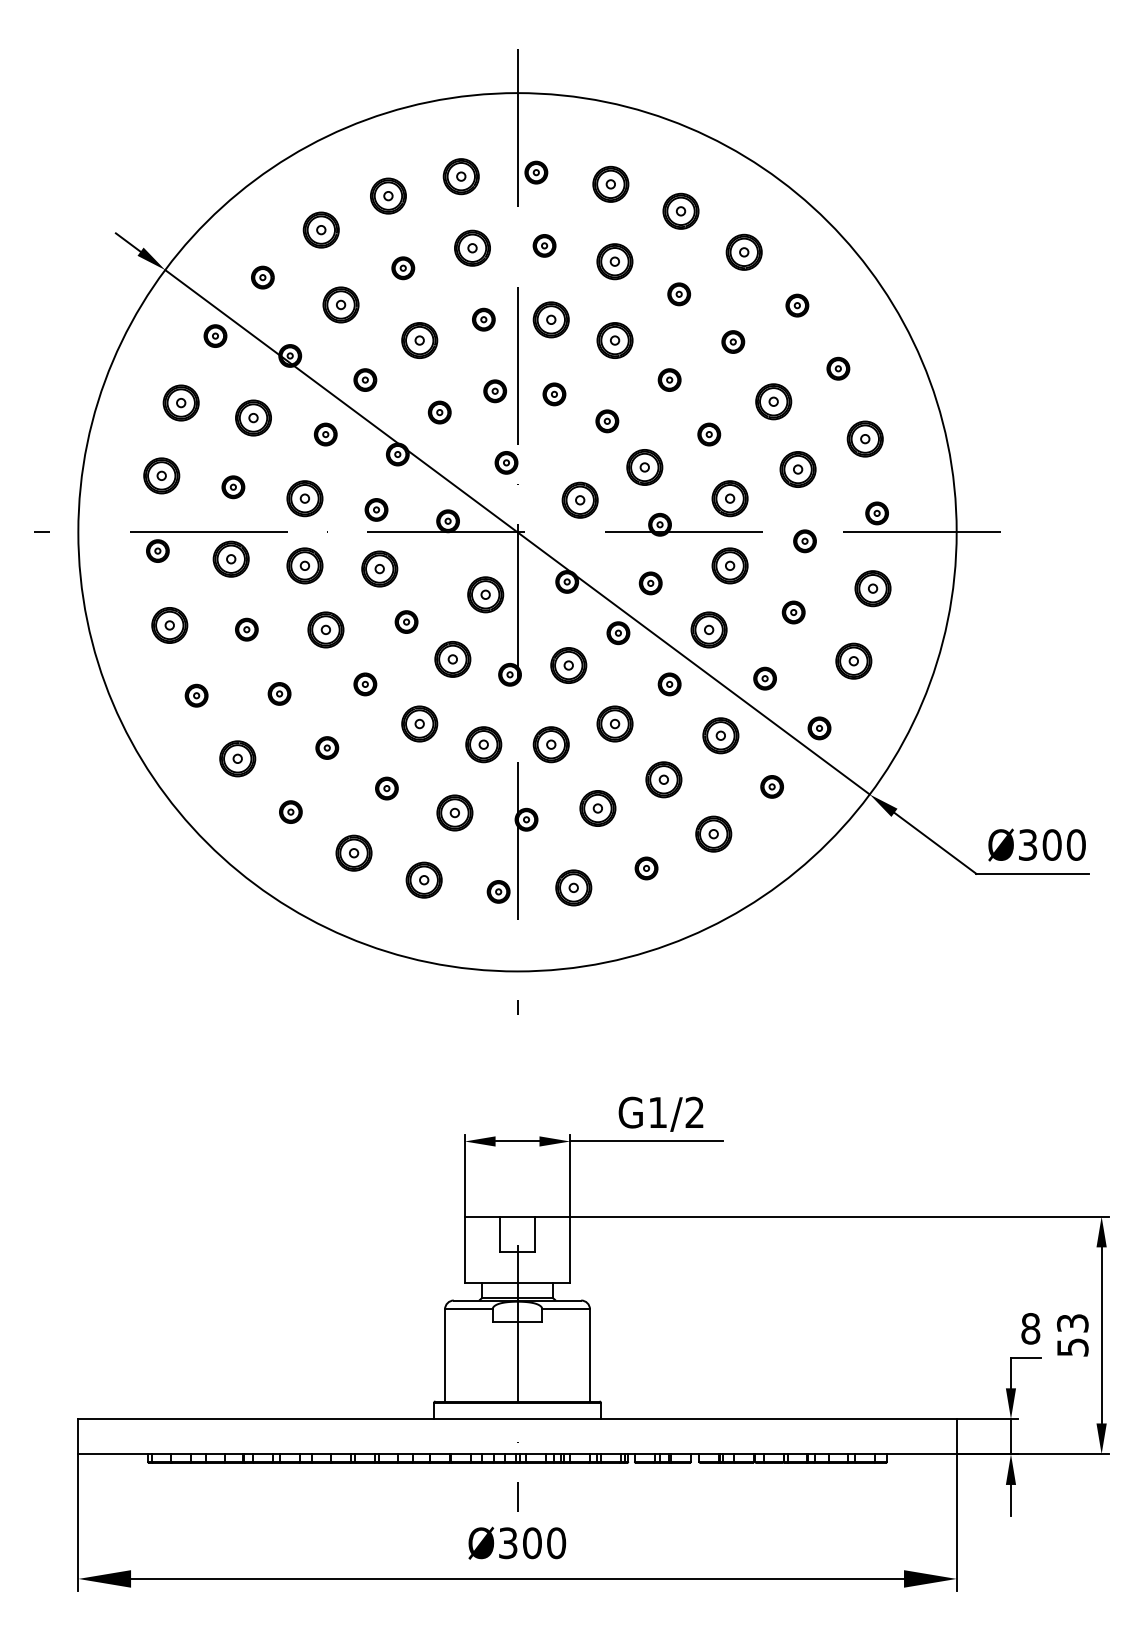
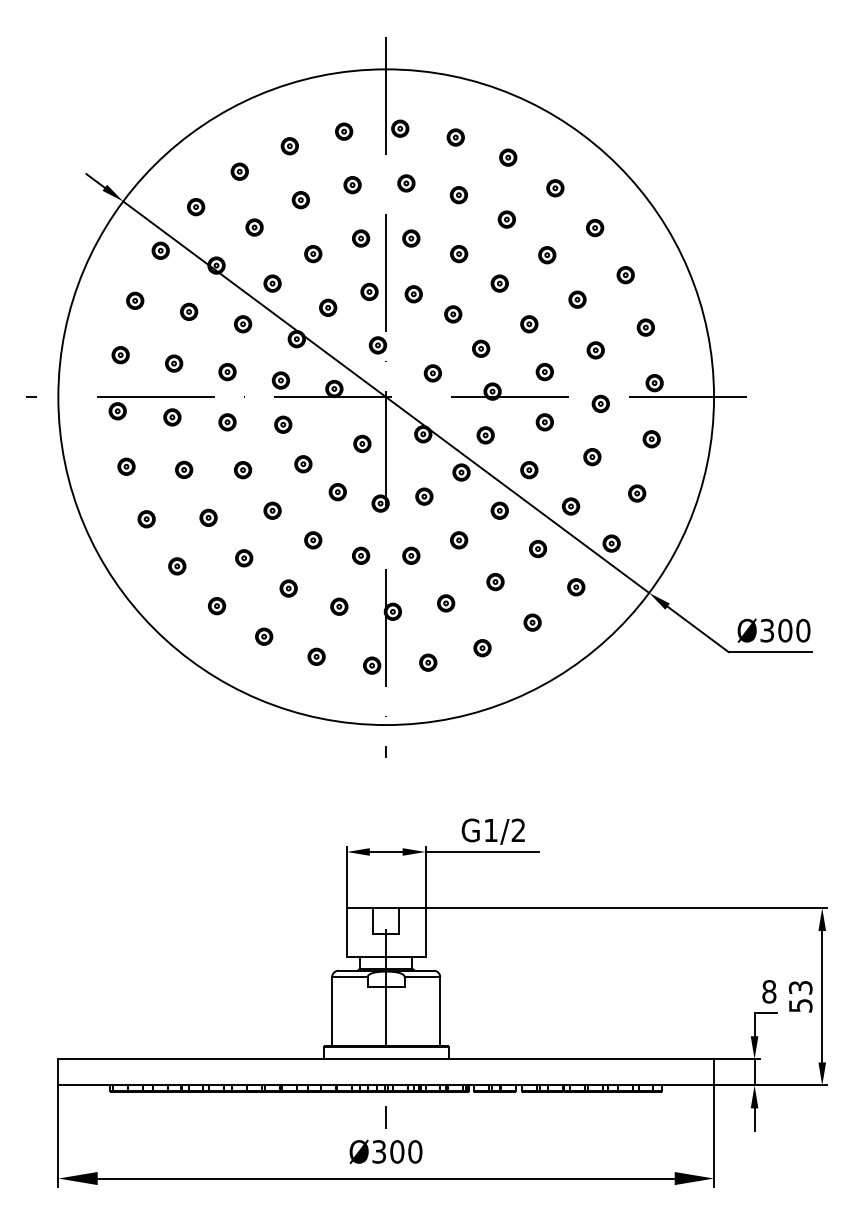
part: (460, 176) -> (343, 131), size x0.62
part: (610, 184) -> (455, 137), size x0.62
part: (388, 195) -> (289, 145), size x0.62
part: (680, 211) -> (507, 157), size x0.62
part: (321, 230) -> (239, 171), size x0.62
part: (472, 247) -> (352, 184), size x0.62
part: (743, 252) -> (554, 188), size x0.62
part: (614, 261) -> (458, 195), size x0.62
part: (341, 304) -> (254, 227), size x0.62
part: (550, 319) -> (410, 238), size x0.62
part: (419, 340) -> (313, 254), size x0.62
part: (615, 340) -> (459, 254), size x0.62
part: (773, 401) -> (577, 299), size x0.62
part: (181, 403) -> (135, 301), size x0.62
part: (253, 417) -> (189, 311), size x0.62
part: (865, 438) -> (645, 327), size x0.62
part: (644, 467) -> (480, 348), size x0.62
part: (798, 469) -> (595, 350), size x0.62
part: (161, 475) -> (120, 354), size x0.62
part: (304, 498) -> (227, 372), size x0.62
part: (729, 498) -> (544, 372), size x0.62
part: (579, 500) -> (432, 373), size x0.62
part: (230, 559) -> (171, 417), size x0.62
part: (304, 565) -> (227, 422), size x0.62
part: (729, 565) -> (544, 422), size x0.62
part: (379, 569) -> (283, 425), size x0.62
part: (873, 588) -> (651, 439), size x0.62
part: (485, 594) -> (362, 443), size x0.62
part: (169, 625) -> (126, 466), size x0.62
part: (325, 629) -> (242, 469), size x0.62
part: (709, 629) -> (529, 469), size x0.62
part: (452, 659) -> (337, 492), size x0.62
part: (853, 661) -> (637, 493), size x0.62
part: (568, 665) -> (424, 496), size x0.62
part: (419, 723) -> (313, 539), size x0.62
part: (615, 723) -> (459, 539), size x0.62
part: (720, 735) -> (537, 548), size x0.62
part: (483, 744) -> (360, 555), size x0.62
part: (550, 744) -> (410, 555), size x0.62
part: (237, 758) -> (177, 566), size x0.62
part: (663, 779) -> (495, 581), size x0.62
part: (597, 808) -> (445, 603), size x0.62
part: (454, 812) -> (339, 606), size x0.62
part: (713, 834) -> (532, 622), size x0.62
part: (353, 852) -> (263, 636), size x0.62
part: (424, 879) -> (316, 656), size x0.62
part: (573, 887) -> (427, 662), size x0.62

